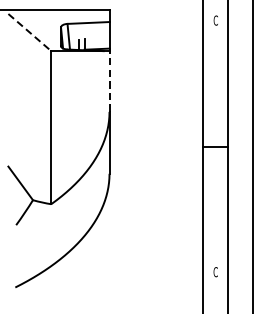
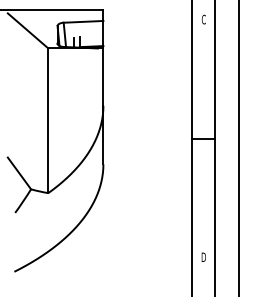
line: (30, 32) -> (28, 30), dashed -> solid
line: (109, 81) -> (103, 77), dashed -> solid
text: (215, 272) -> (203, 257), C -> D

